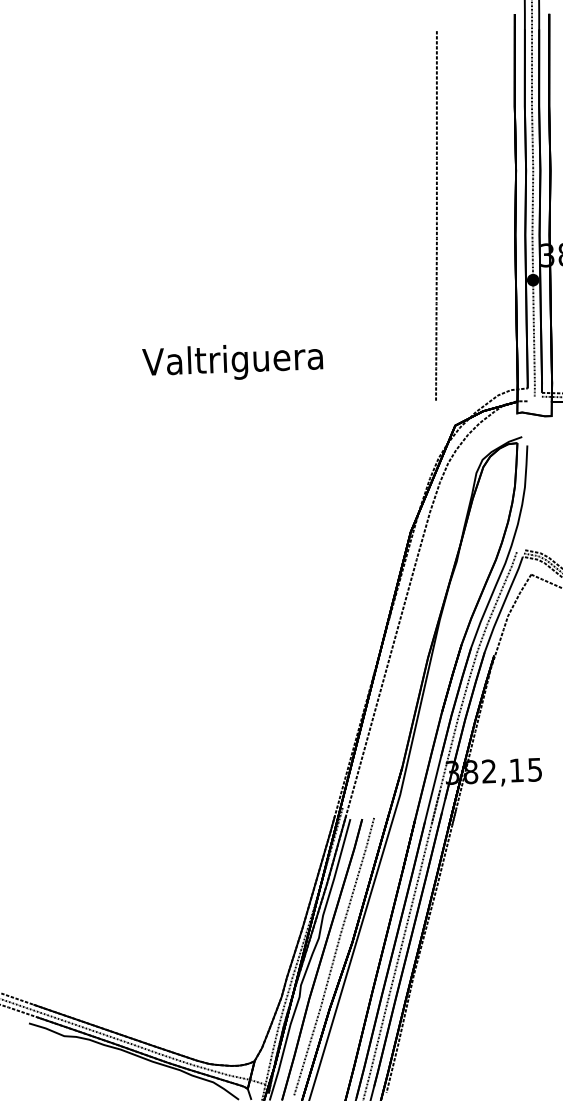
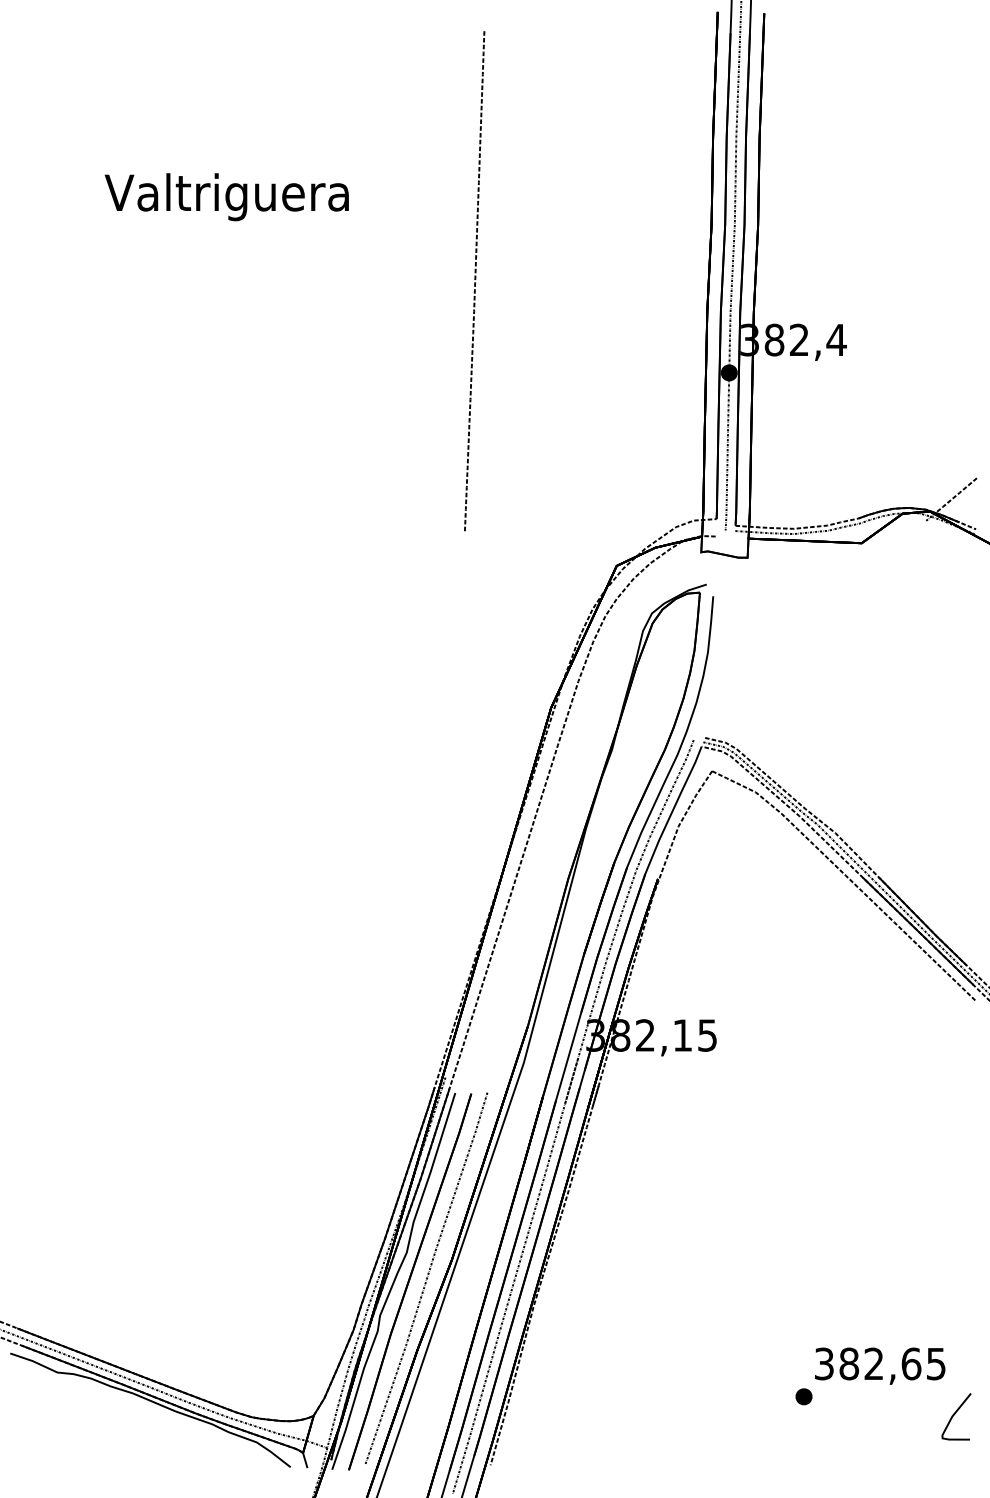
curve: (436, 216) -> (474, 282), moved
text: (232, 362) -> (226, 197), moved

